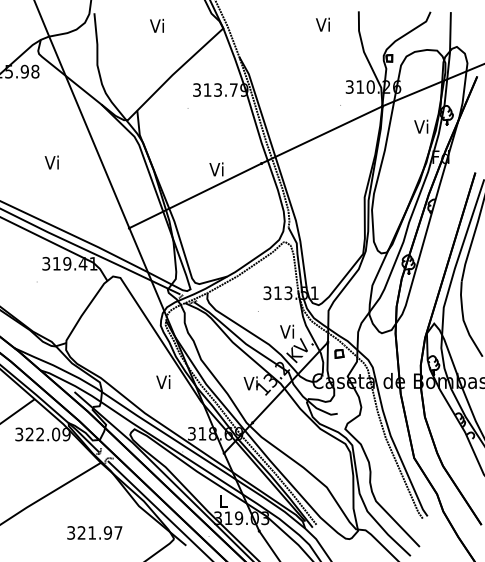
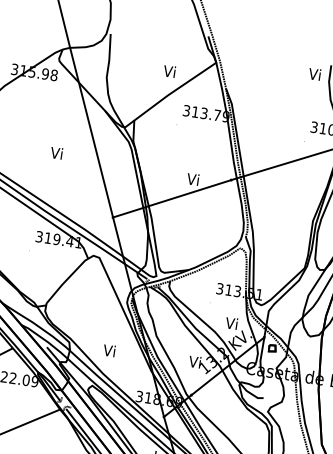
text: (322, 24) -> (314, 74), moved
text: (156, 25) -> (169, 71), moved
text: (163, 381) -> (109, 350), moved

